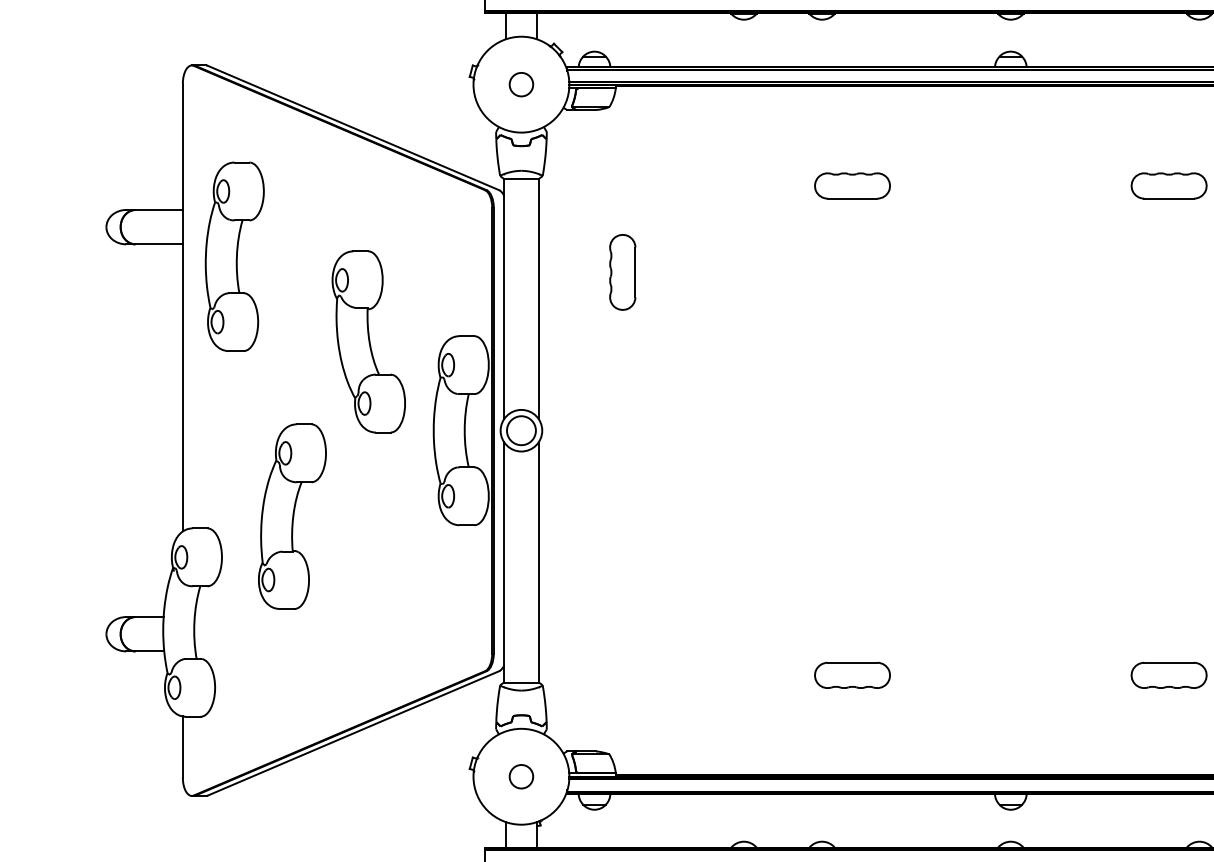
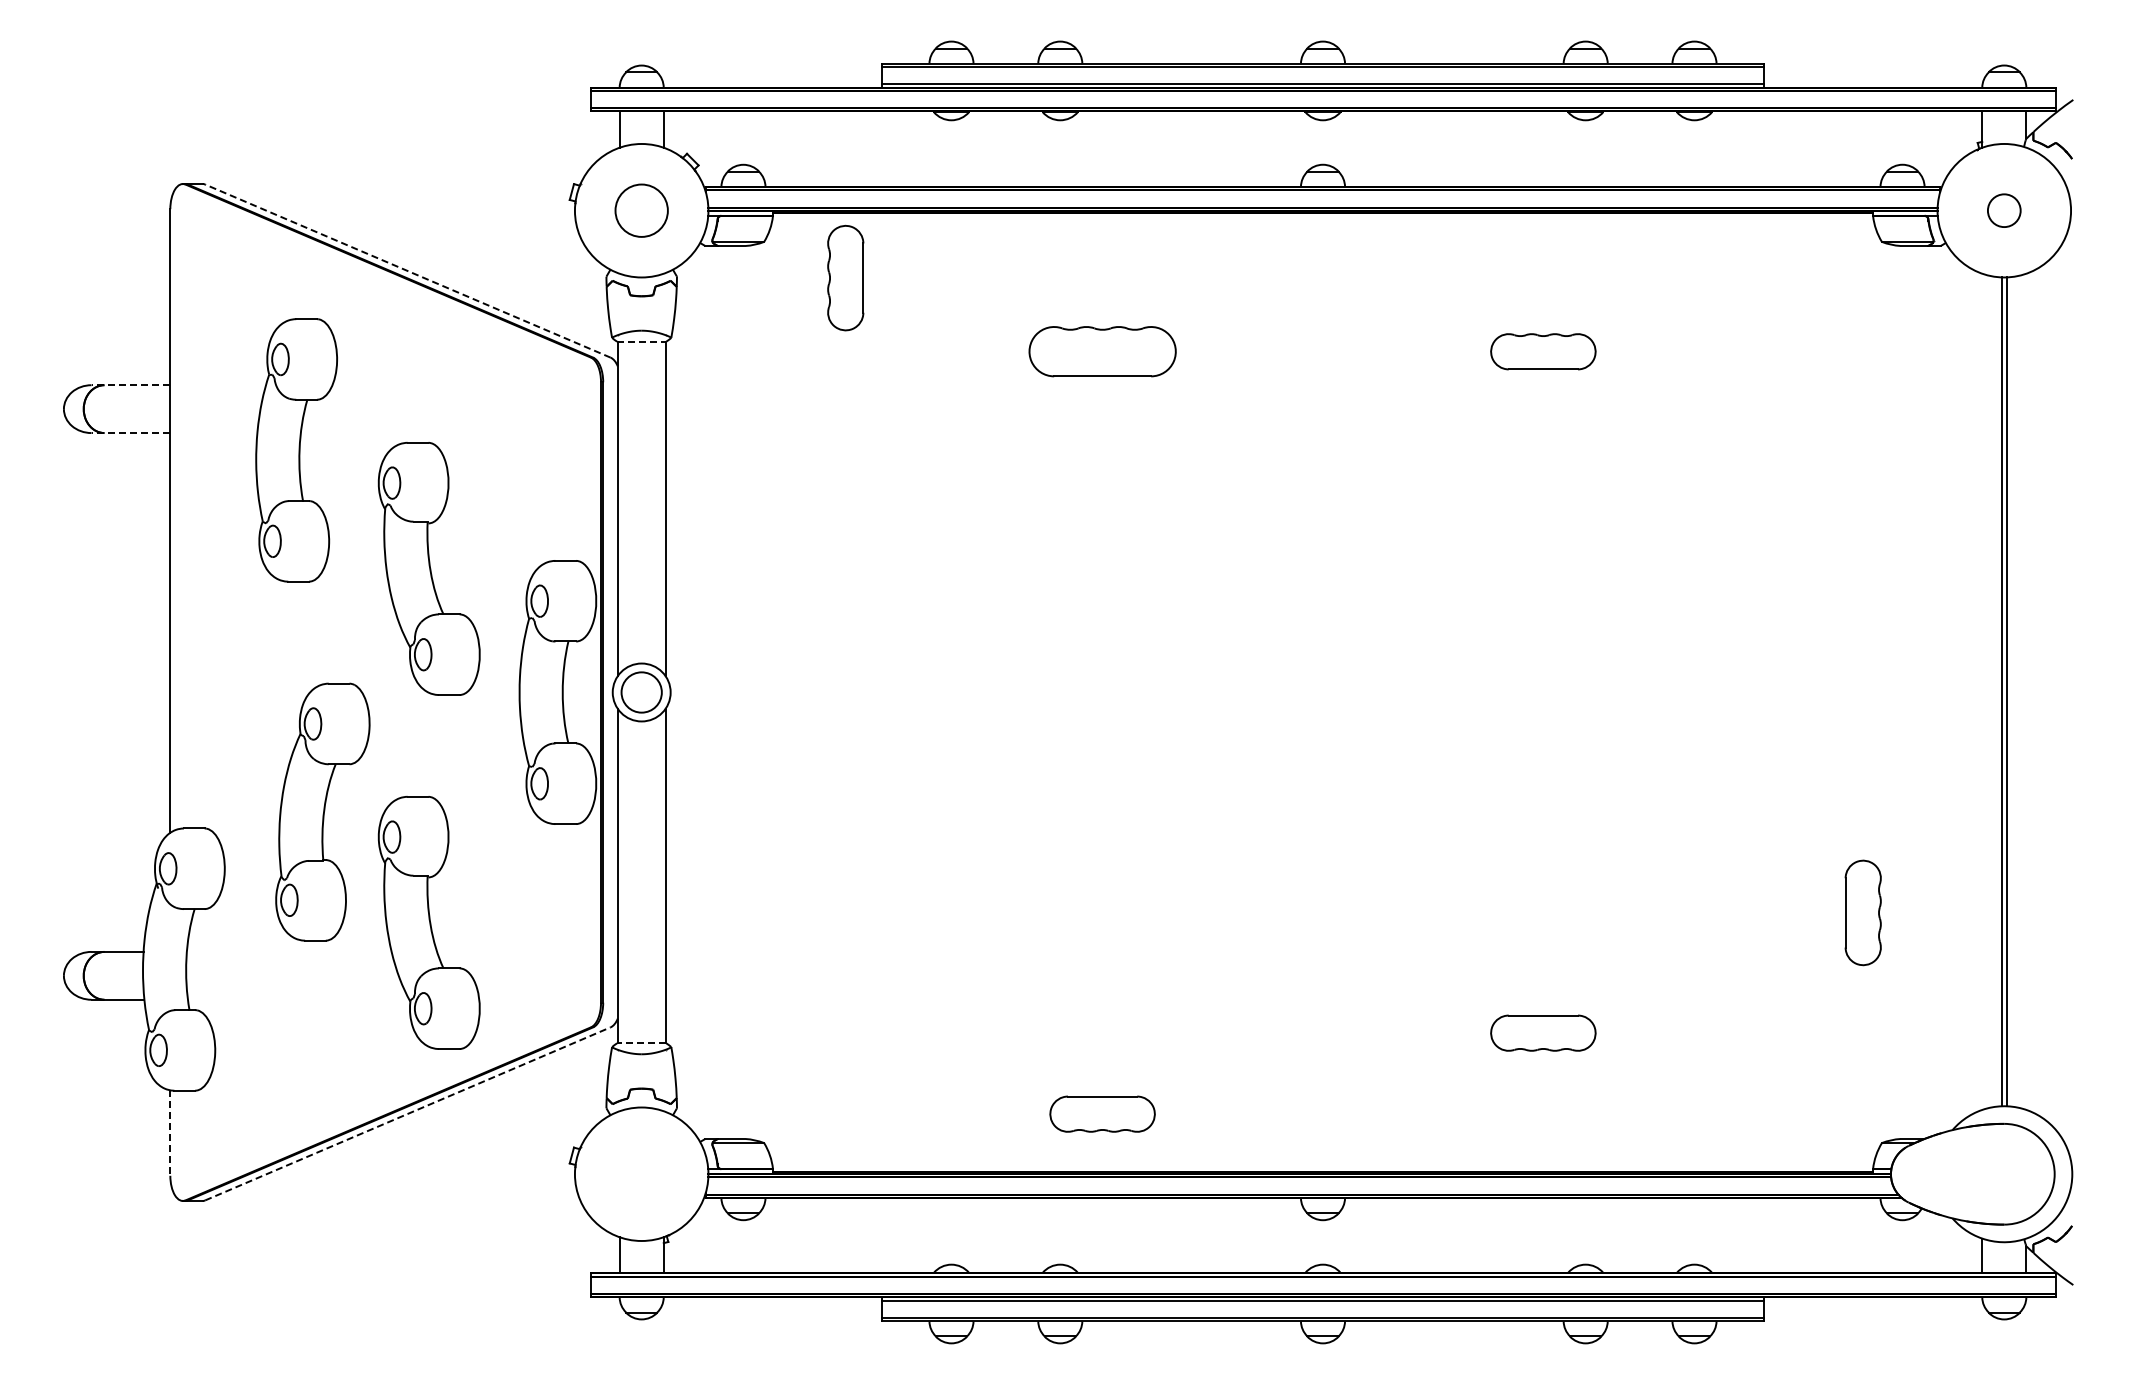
circle: (521, 84) -> (641, 210), size x1.6
line: (353, 127) -> (407, 270), solid -> dashed
line: (521, 178) -> (641, 341), solid -> dashed
part: (852, 185) -> (1102, 351), size x1.4
line: (154, 210) -> (130, 385), solid -> dashed
line: (154, 244) -> (130, 433), solid -> dashed
part: (234, 256) -> (296, 450), moved
part: (622, 271) -> (845, 277), moved
part: (368, 595) -> (428, 922), added
part: (852, 674) -> (1102, 1113), moved
line: (521, 682) -> (641, 1043), solid -> dashed
line: (353, 733) -> (408, 1113), solid -> dashed
line: (182, 747) -> (170, 1133), solid -> dashed
circle: (521, 776) -> (641, 1174), removed

